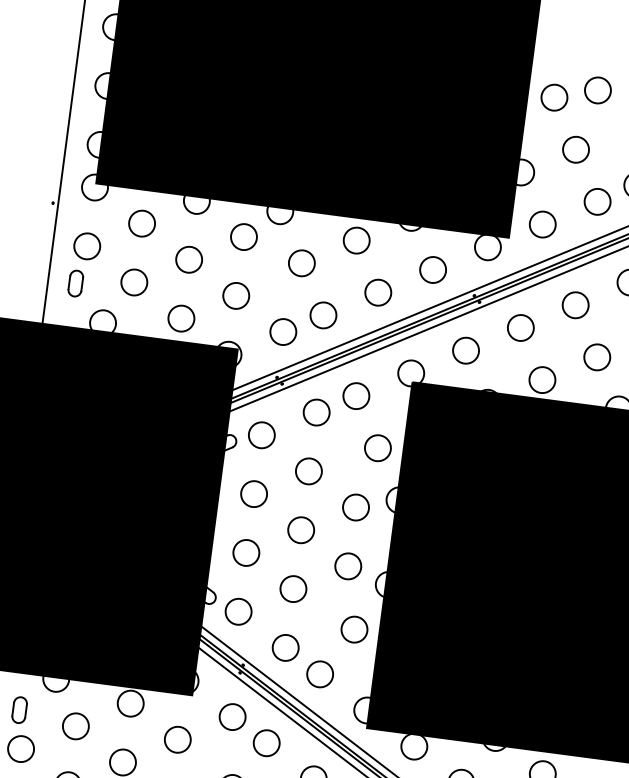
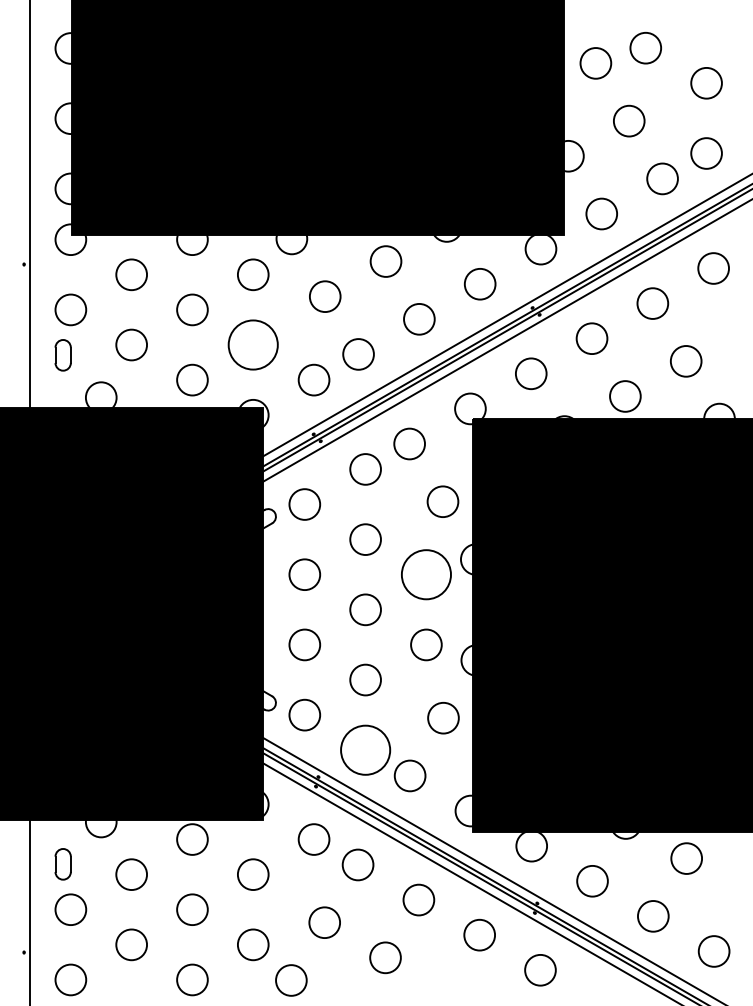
circle: (235, 295) -> (252, 344), size x1.6
circle: (356, 507) -> (426, 574), size x1.6
circle: (285, 647) -> (365, 749), size x1.6

